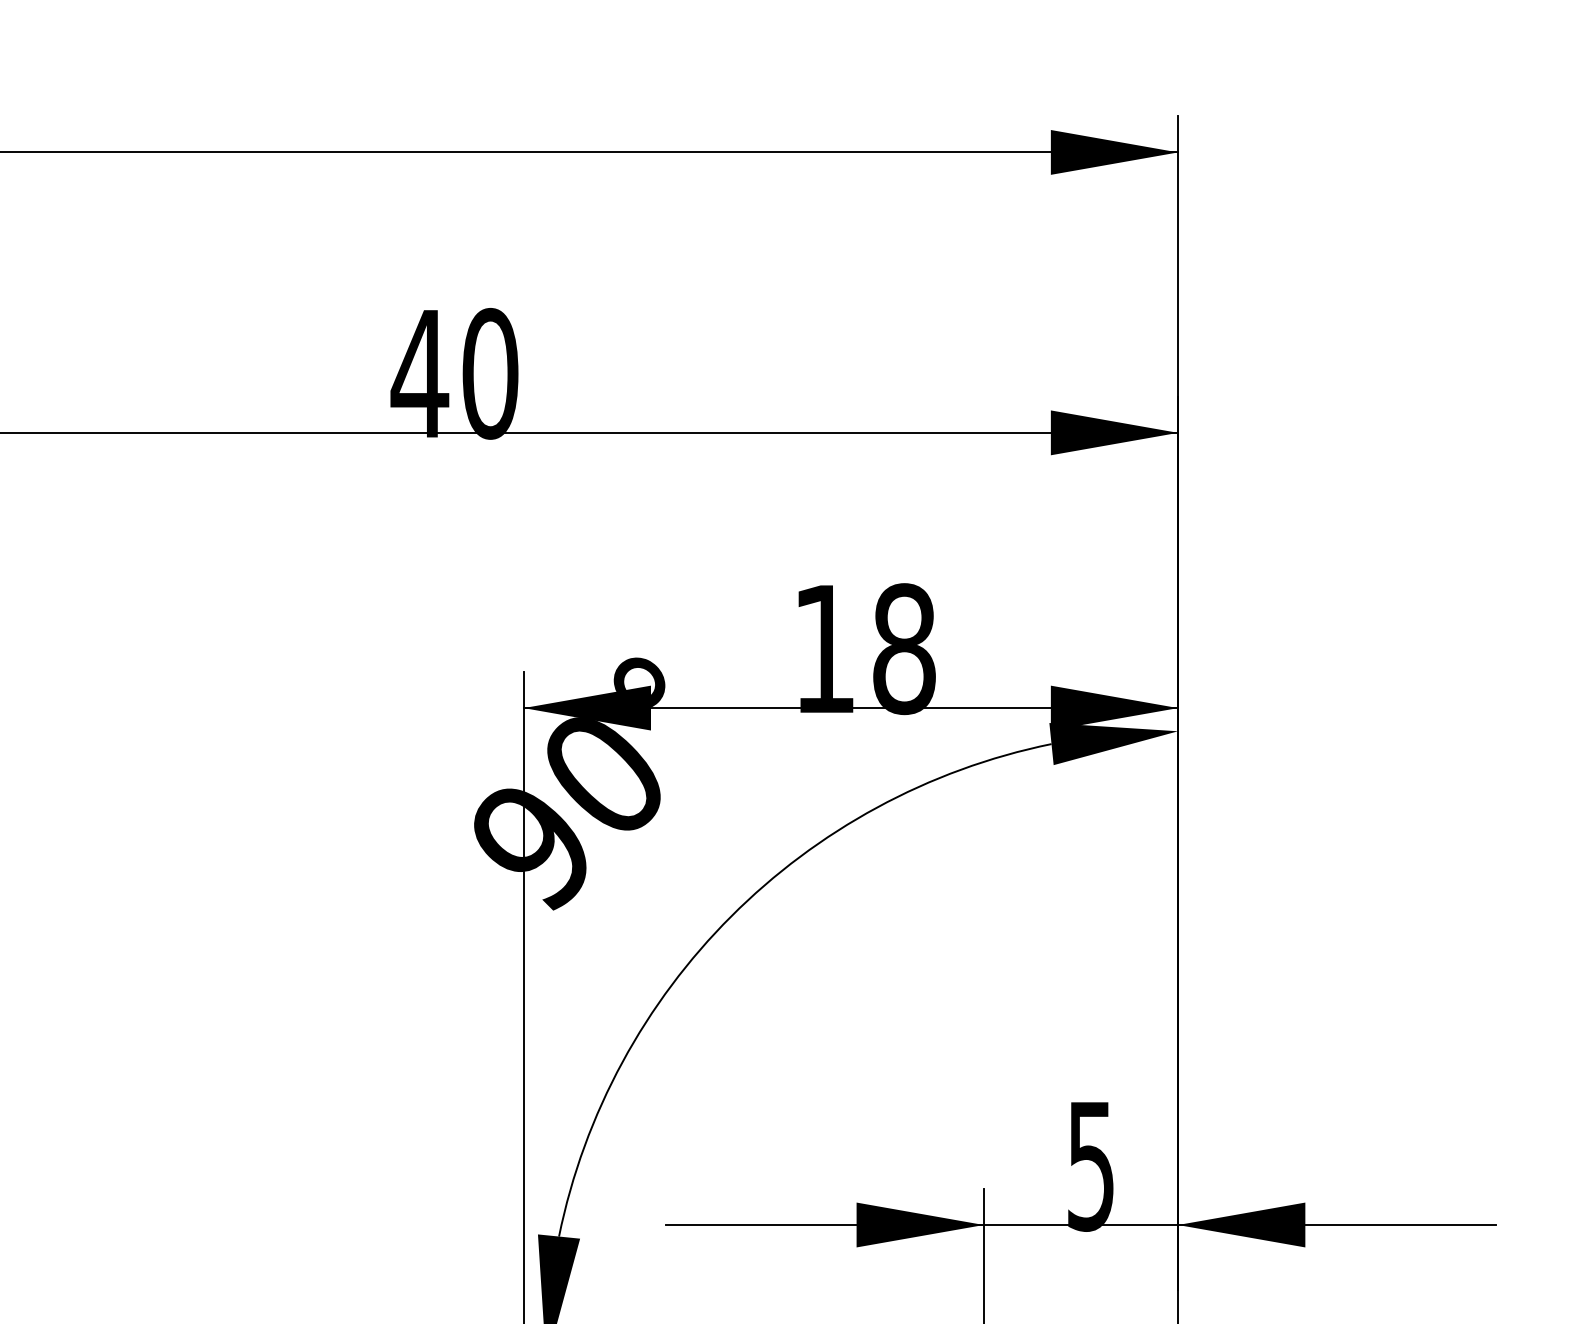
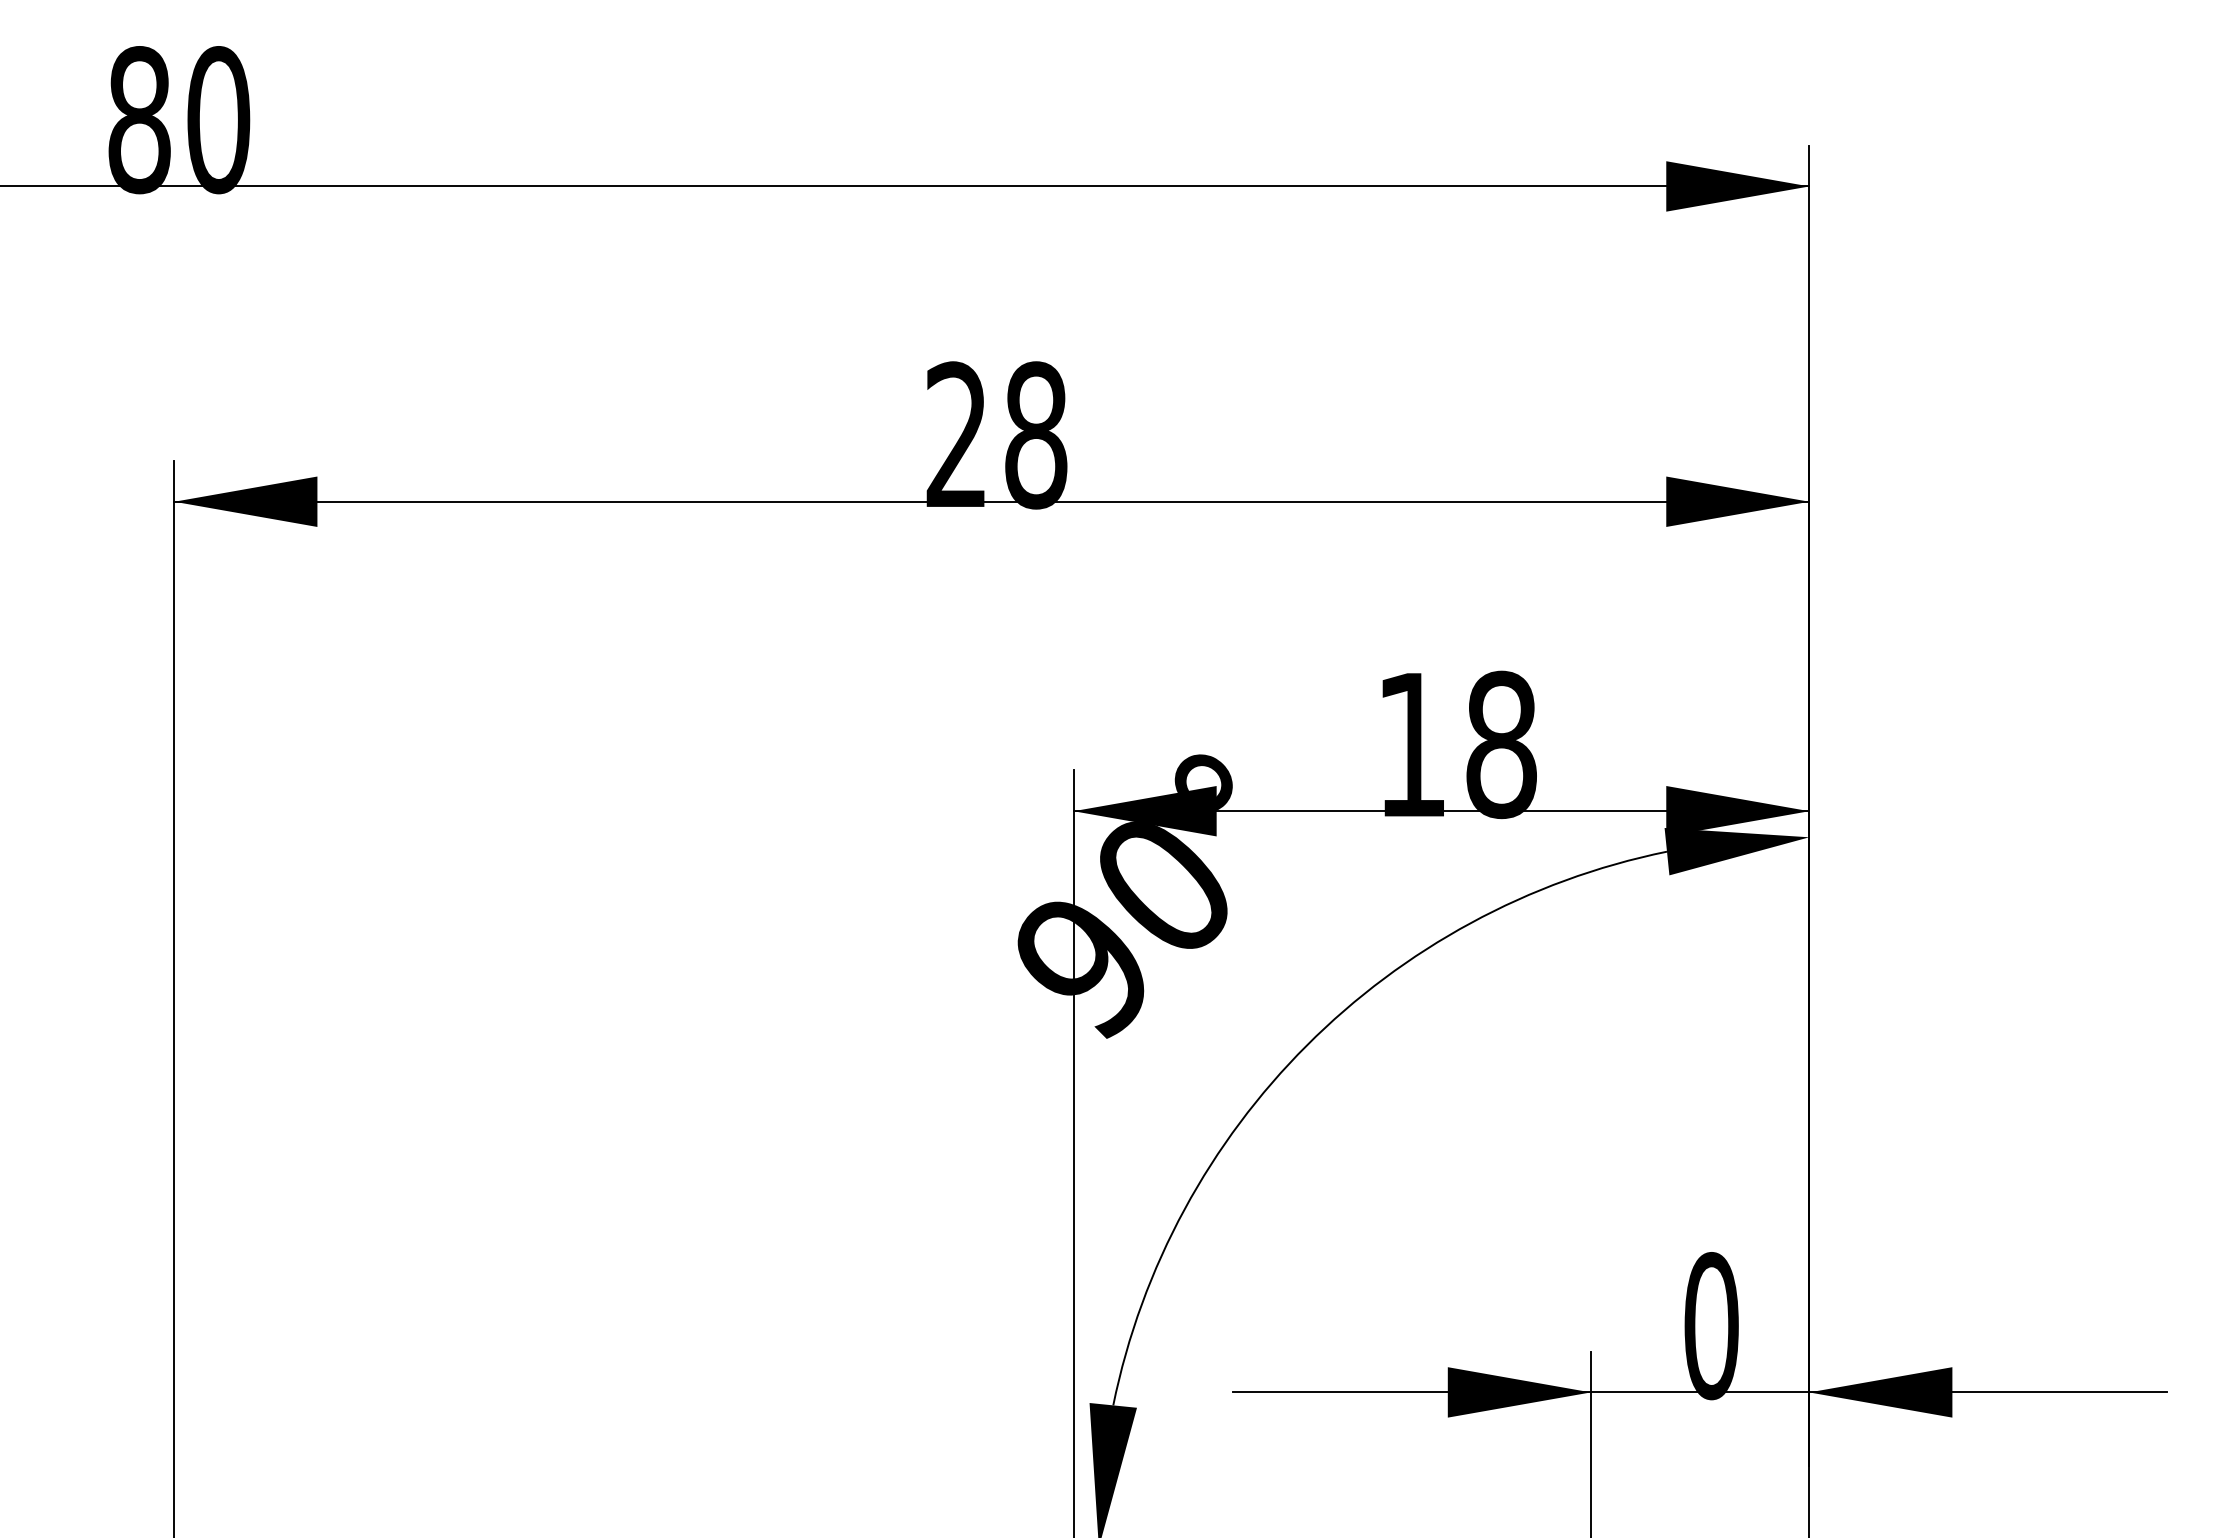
text: (454, 373) -> (995, 435), 40 -> 28
text: (1091, 1166) -> (1711, 1326), 5 -> 0

